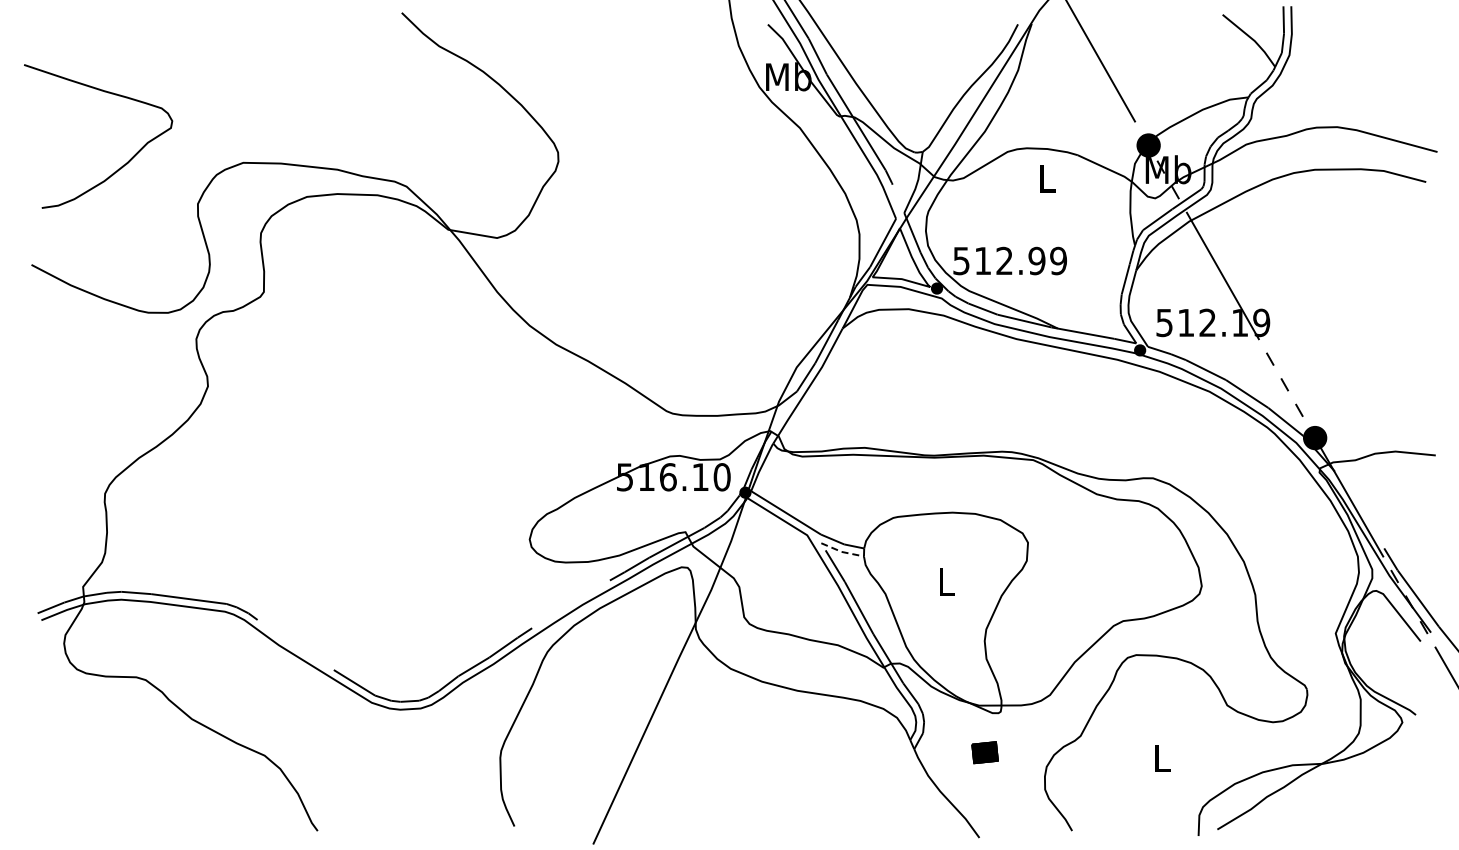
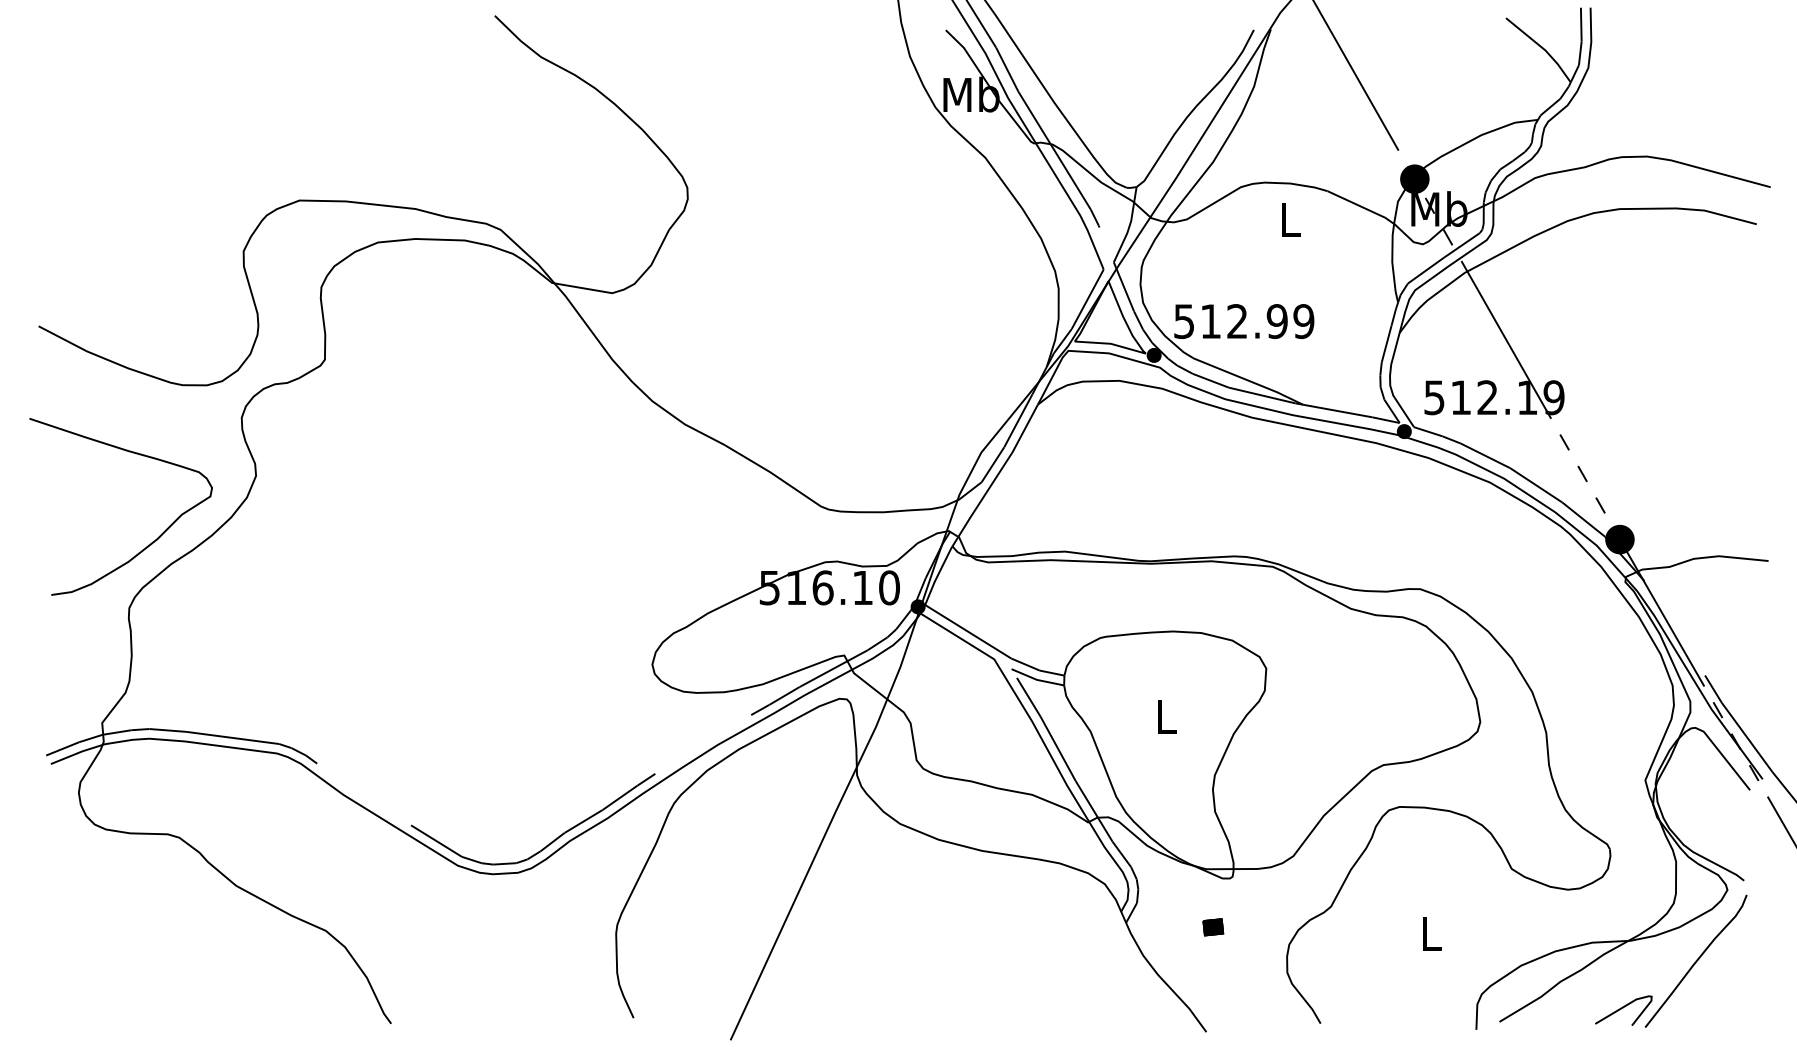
curve: (122, 165) -> (150, 542), moved
line: (841, 551) -> (1036, 679), dashed -> solid
part: (984, 752) -> (1212, 926), size x0.62
part: (1369, 788) -> (1686, 971), added

